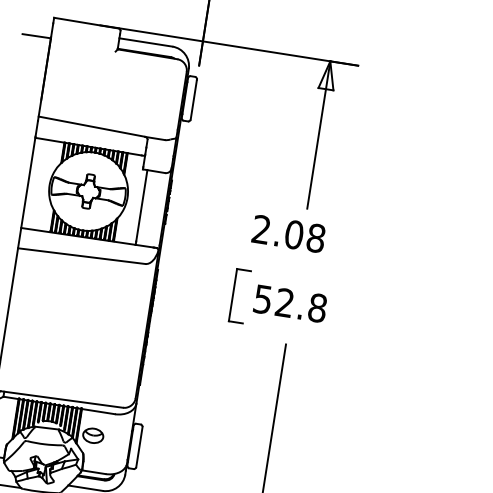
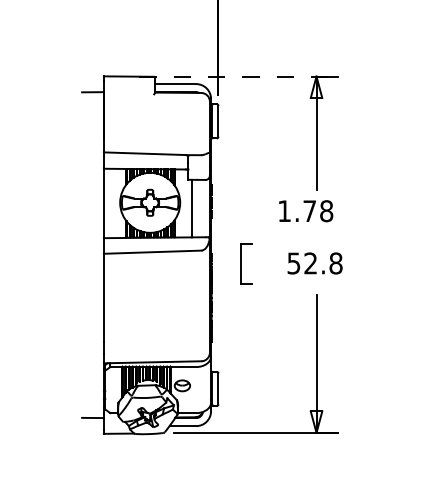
line: (230, 45) -> (239, 76), solid -> dashed
text: (278, 232) -> (297, 211), 2.08 -> 1.78
part: (240, 296) -> (246, 263), moved

